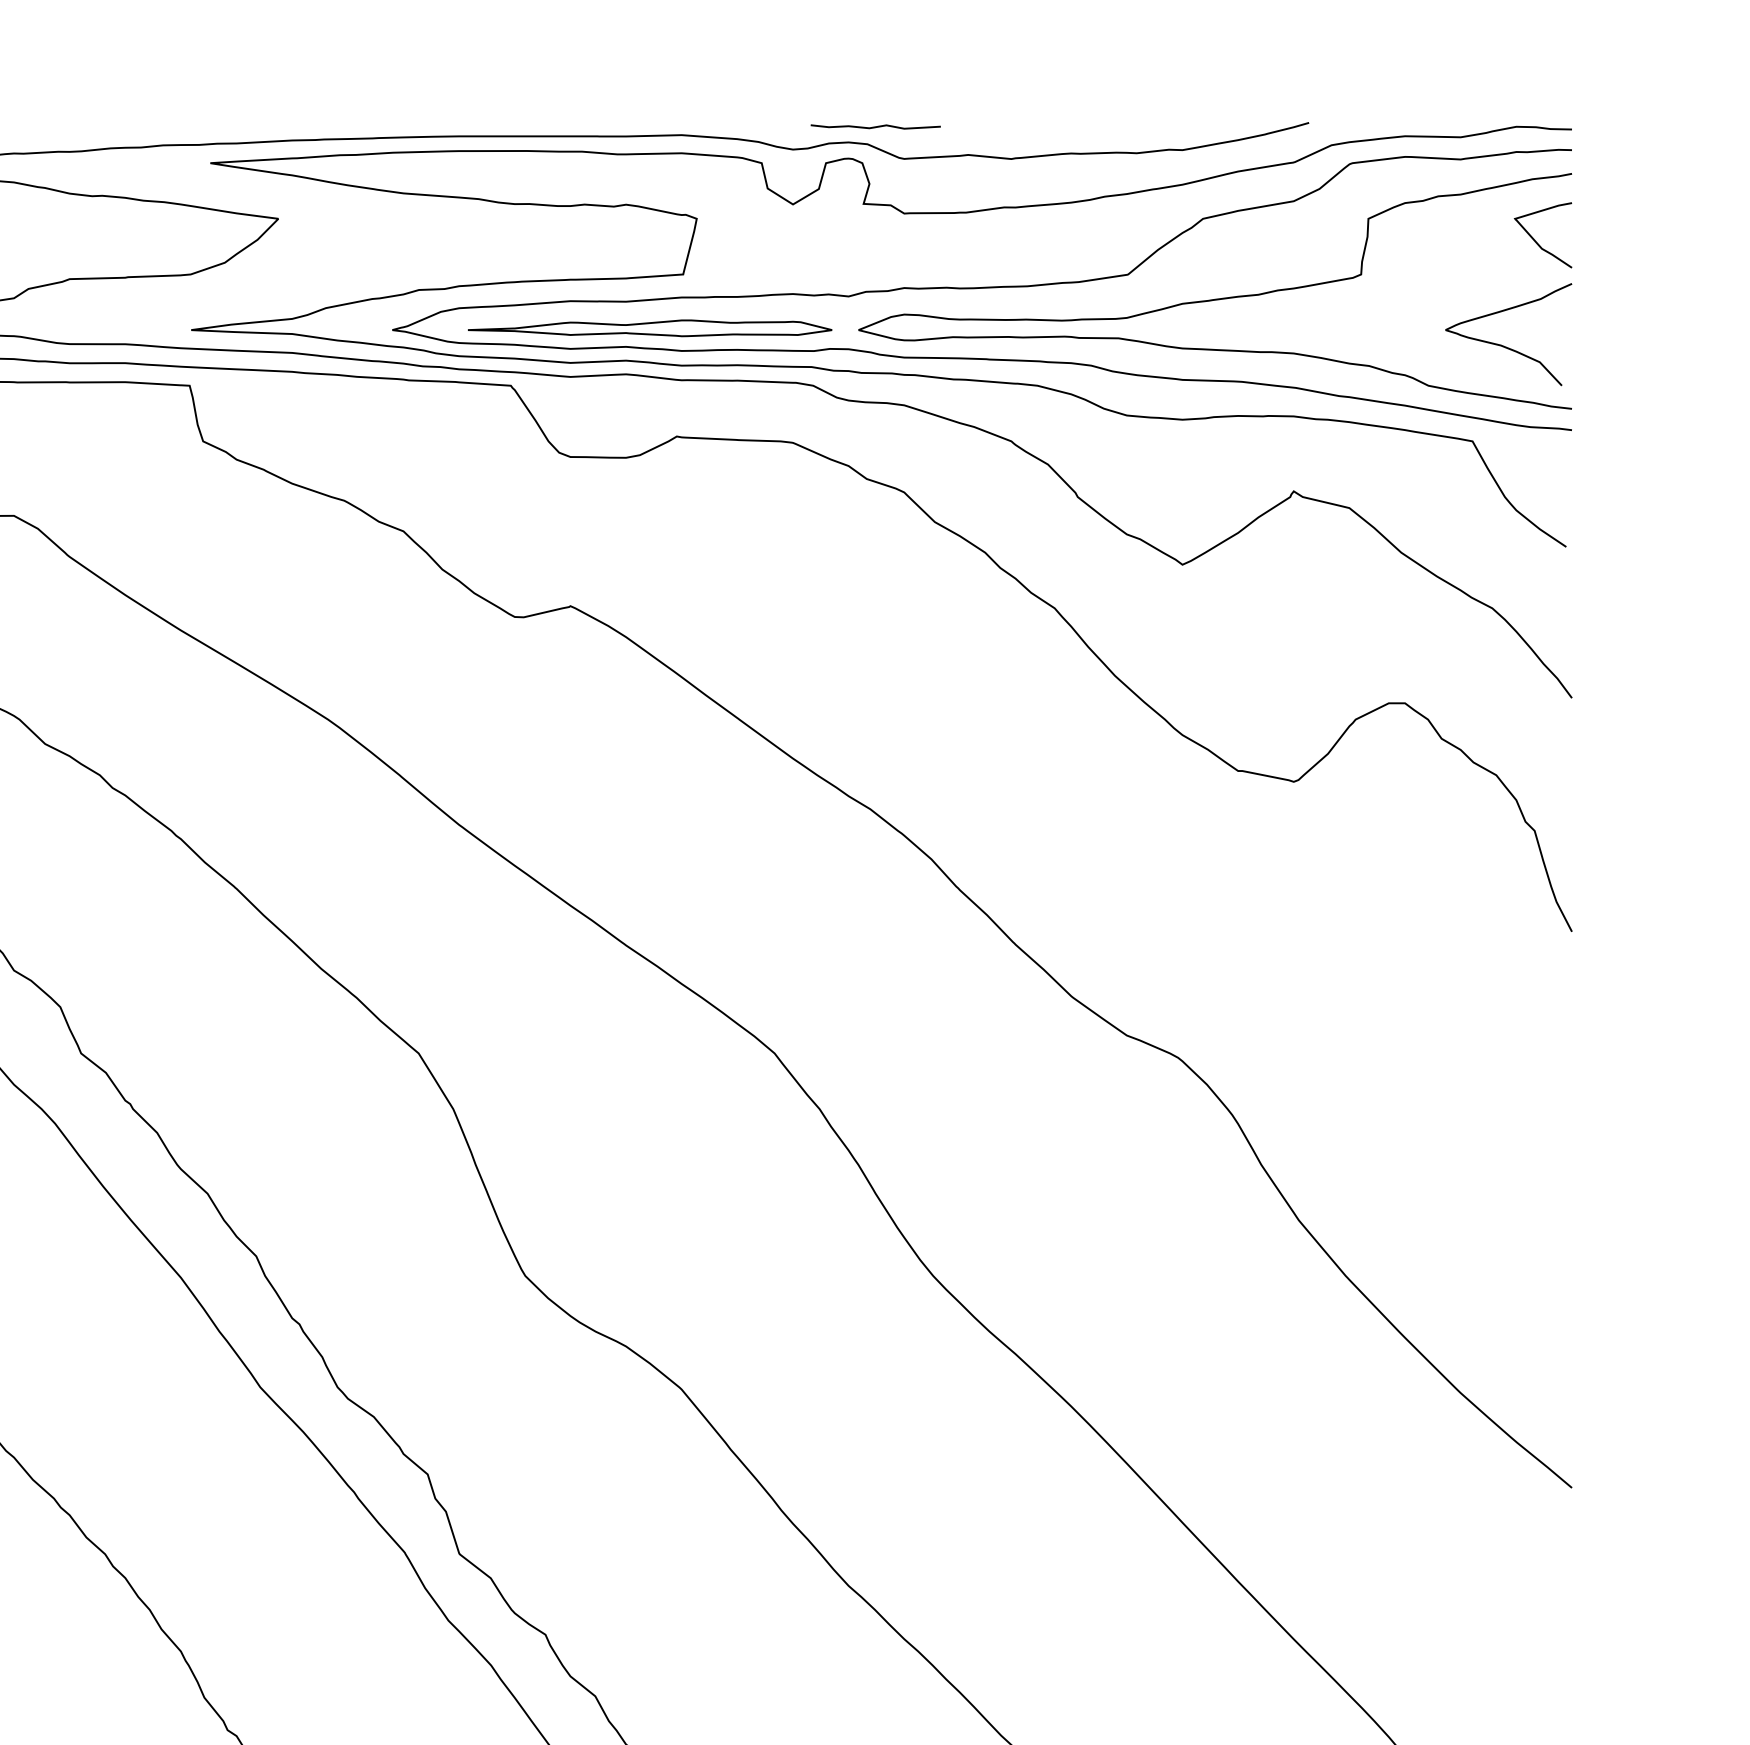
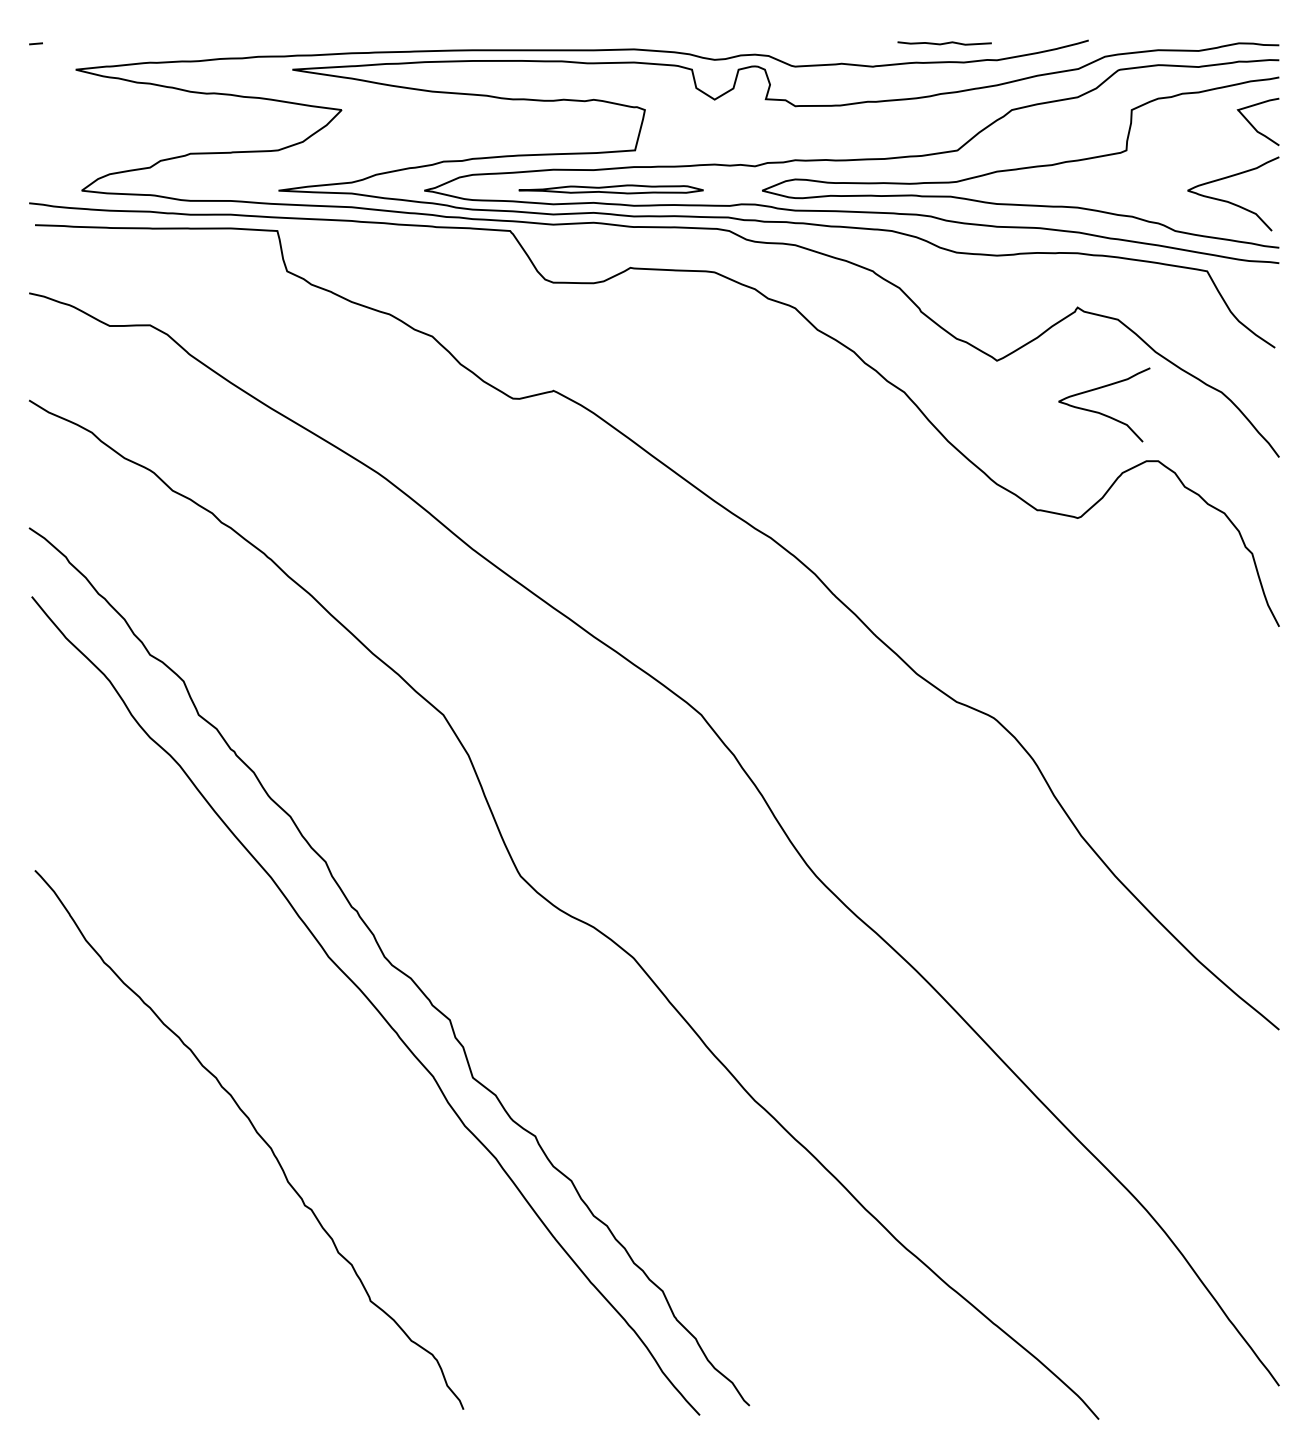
curve: (875, 127) -> (944, 43), moved
part: (650, 328) -> (611, 189), size x0.7
curve: (1325, 636) -> (1100, 412), added

